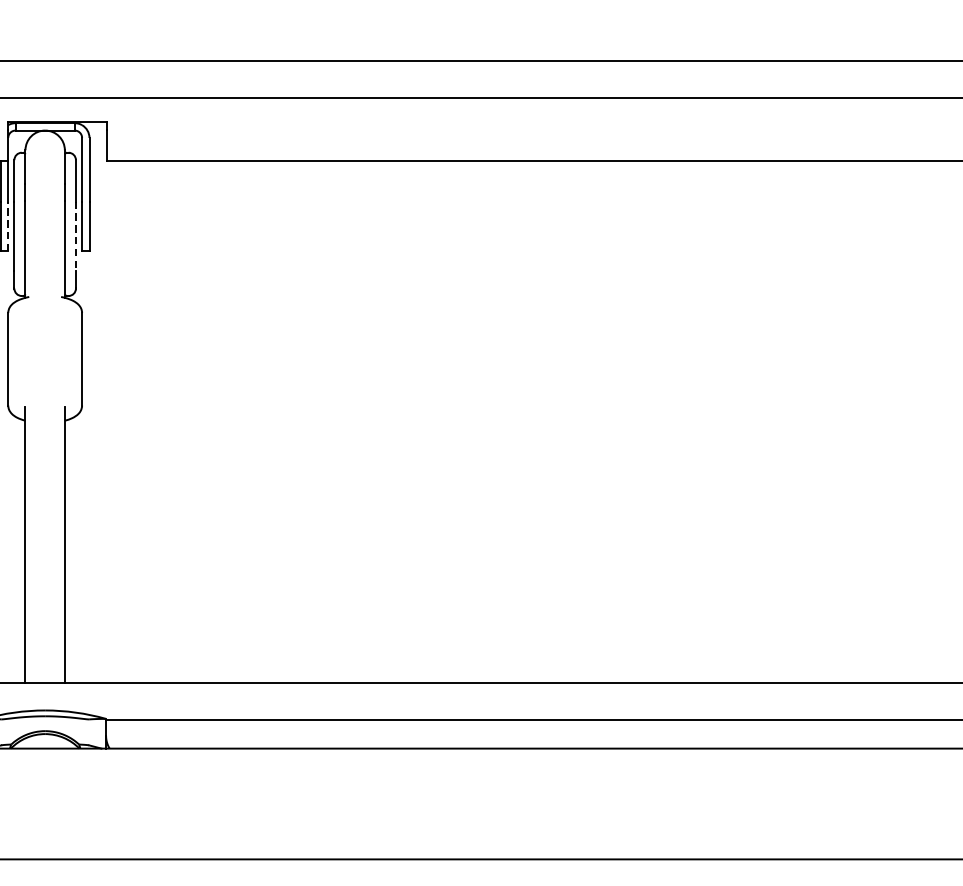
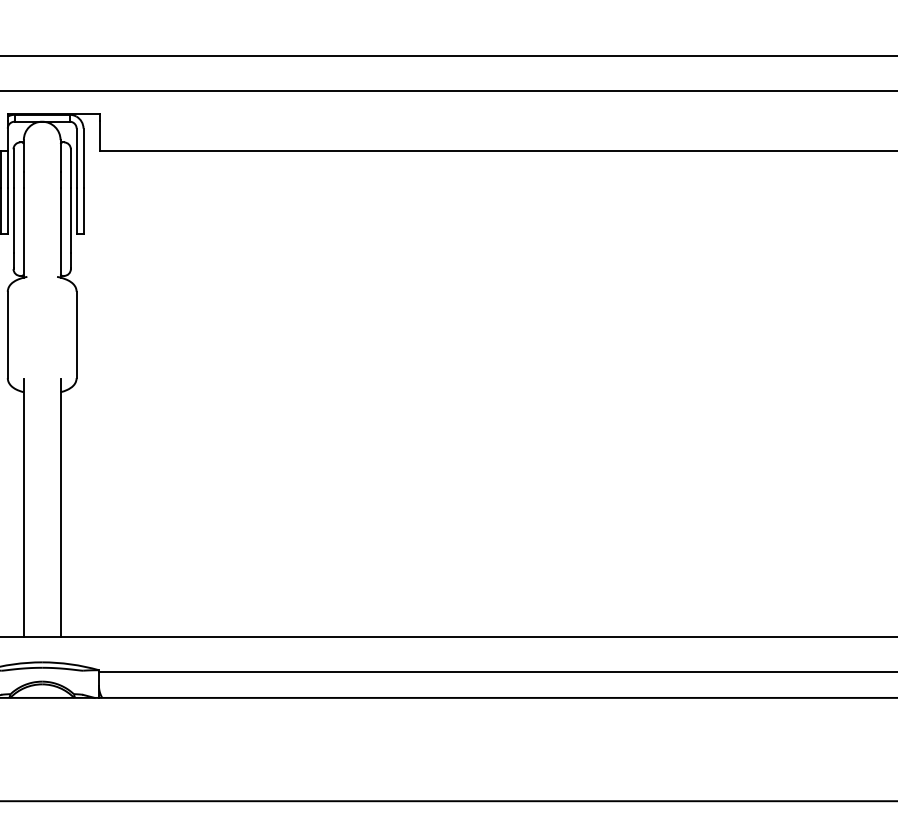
line: (7, 226) -> (7, 211), dashed -> solid
line: (75, 236) -> (70, 220), dashed -> solid

